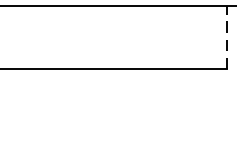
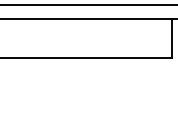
line: (227, 35) -> (172, 37), dashed -> solid

